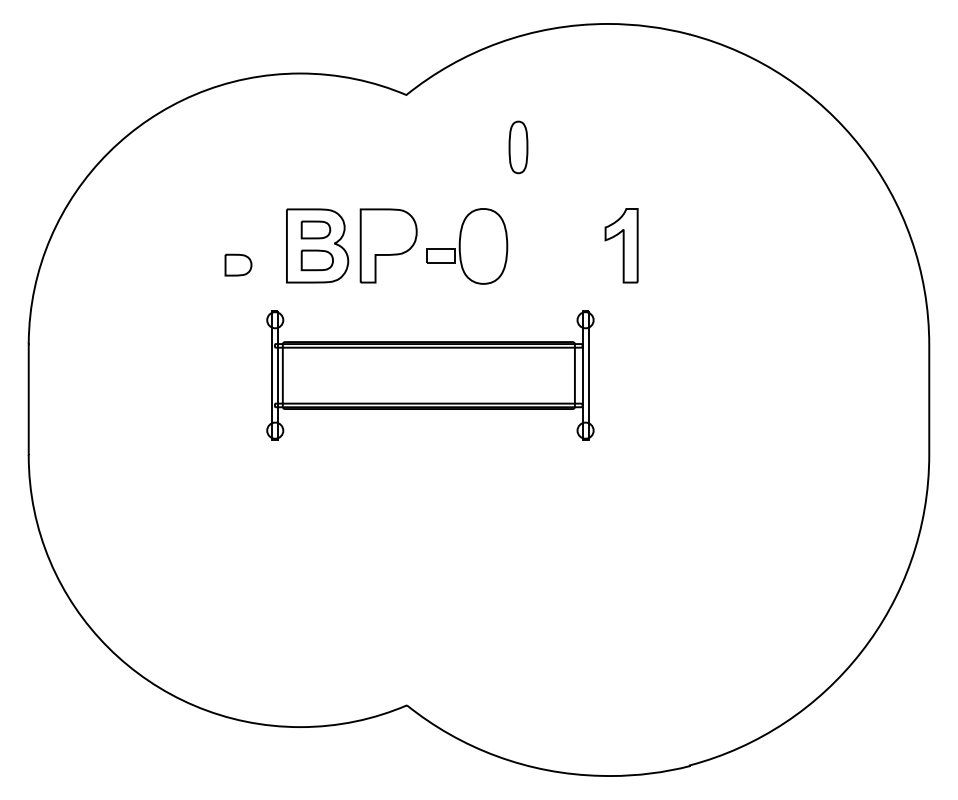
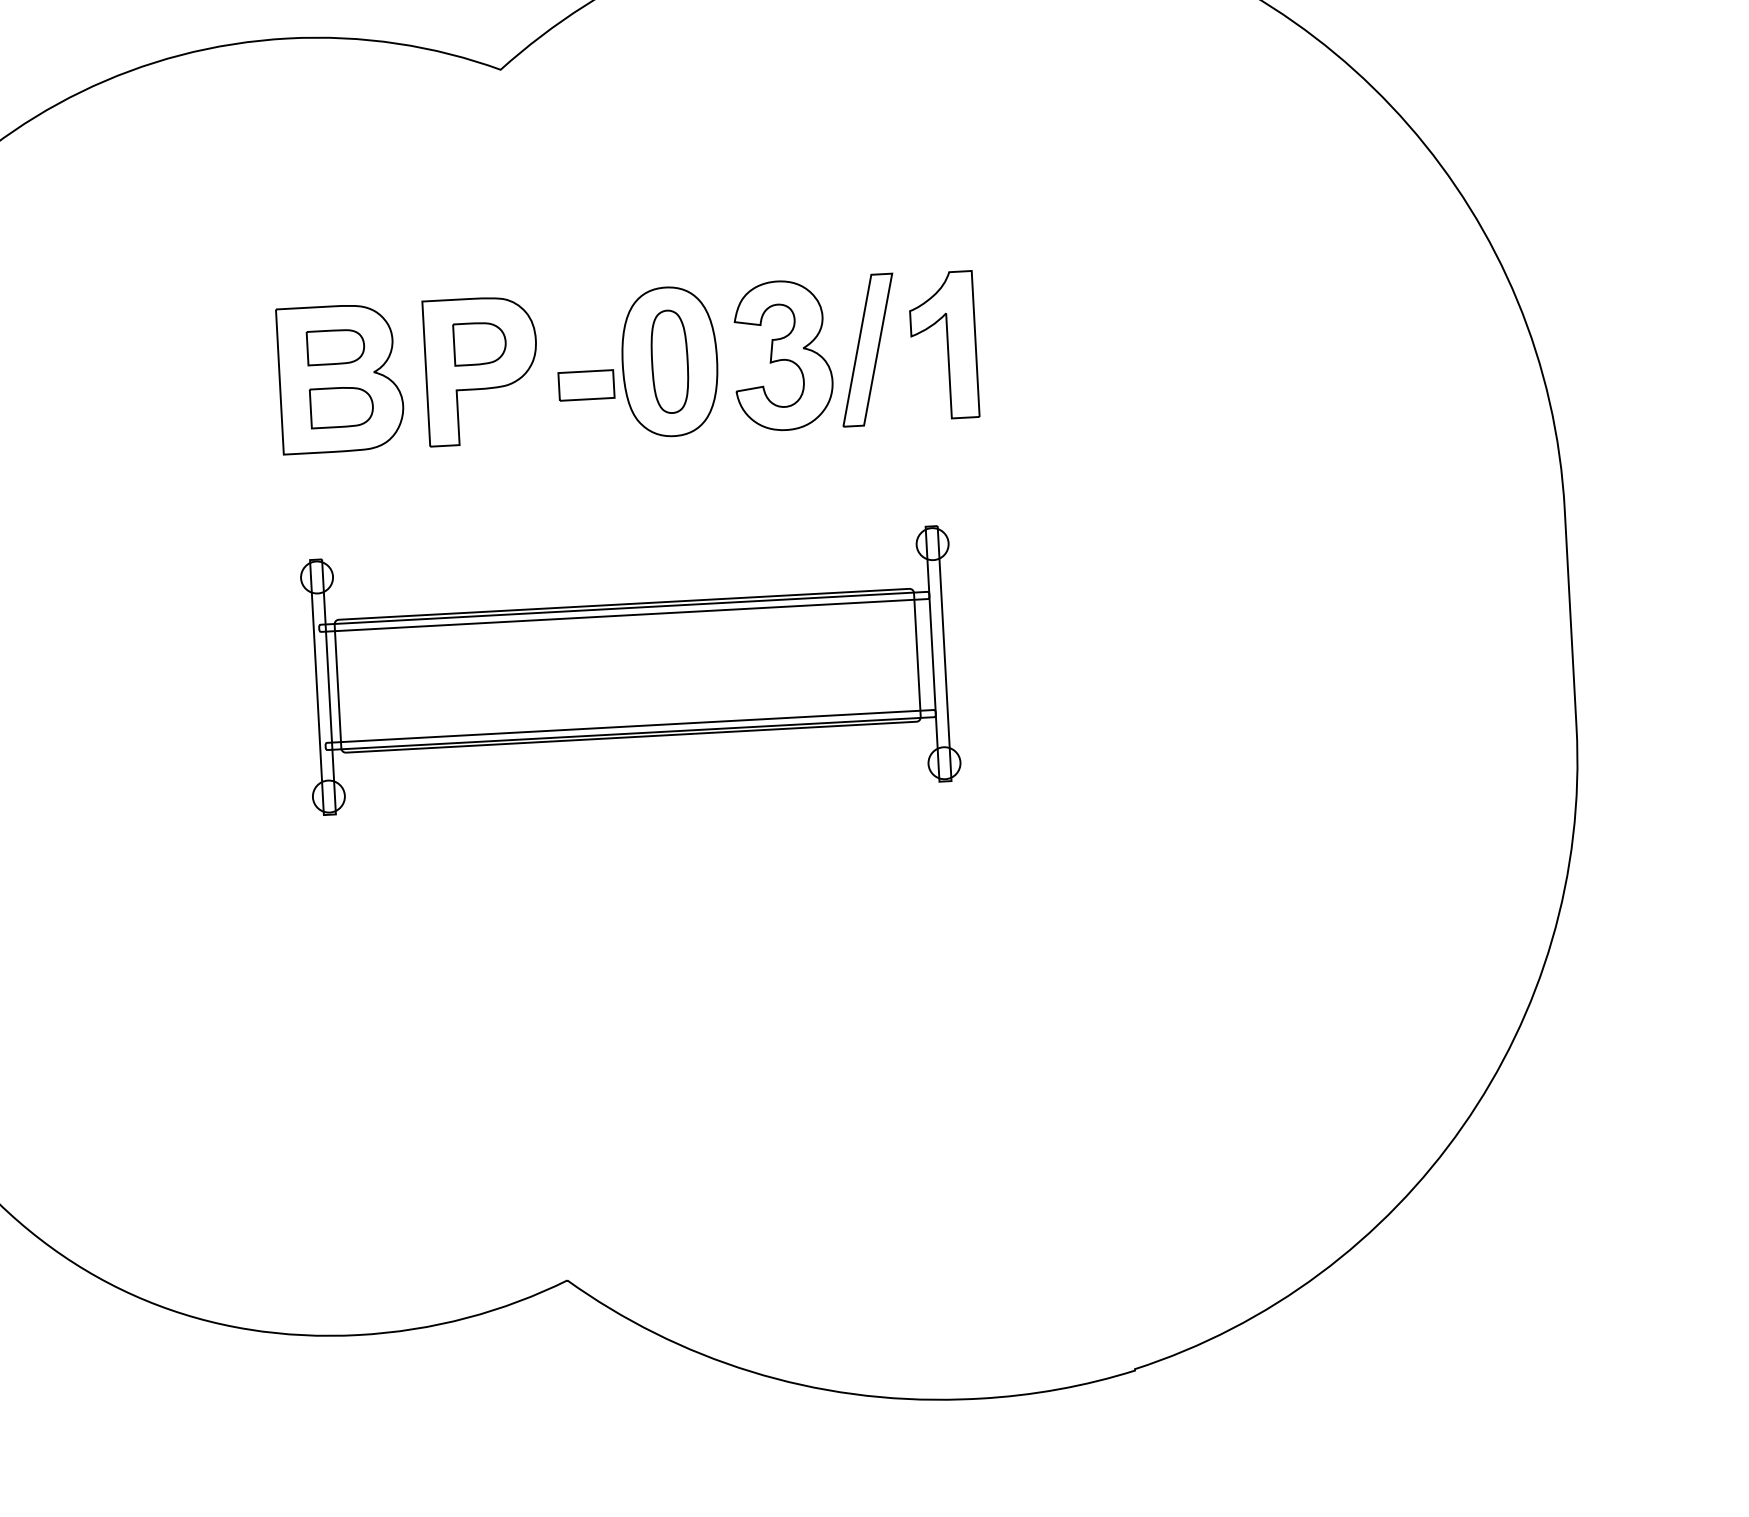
part: (518, 147) -> (669, 361), moved
part: (556, 245) -> (814, 352), added
part: (238, 264) -> (479, 342), moved
part: (430, 375) -> (630, 670), moved

